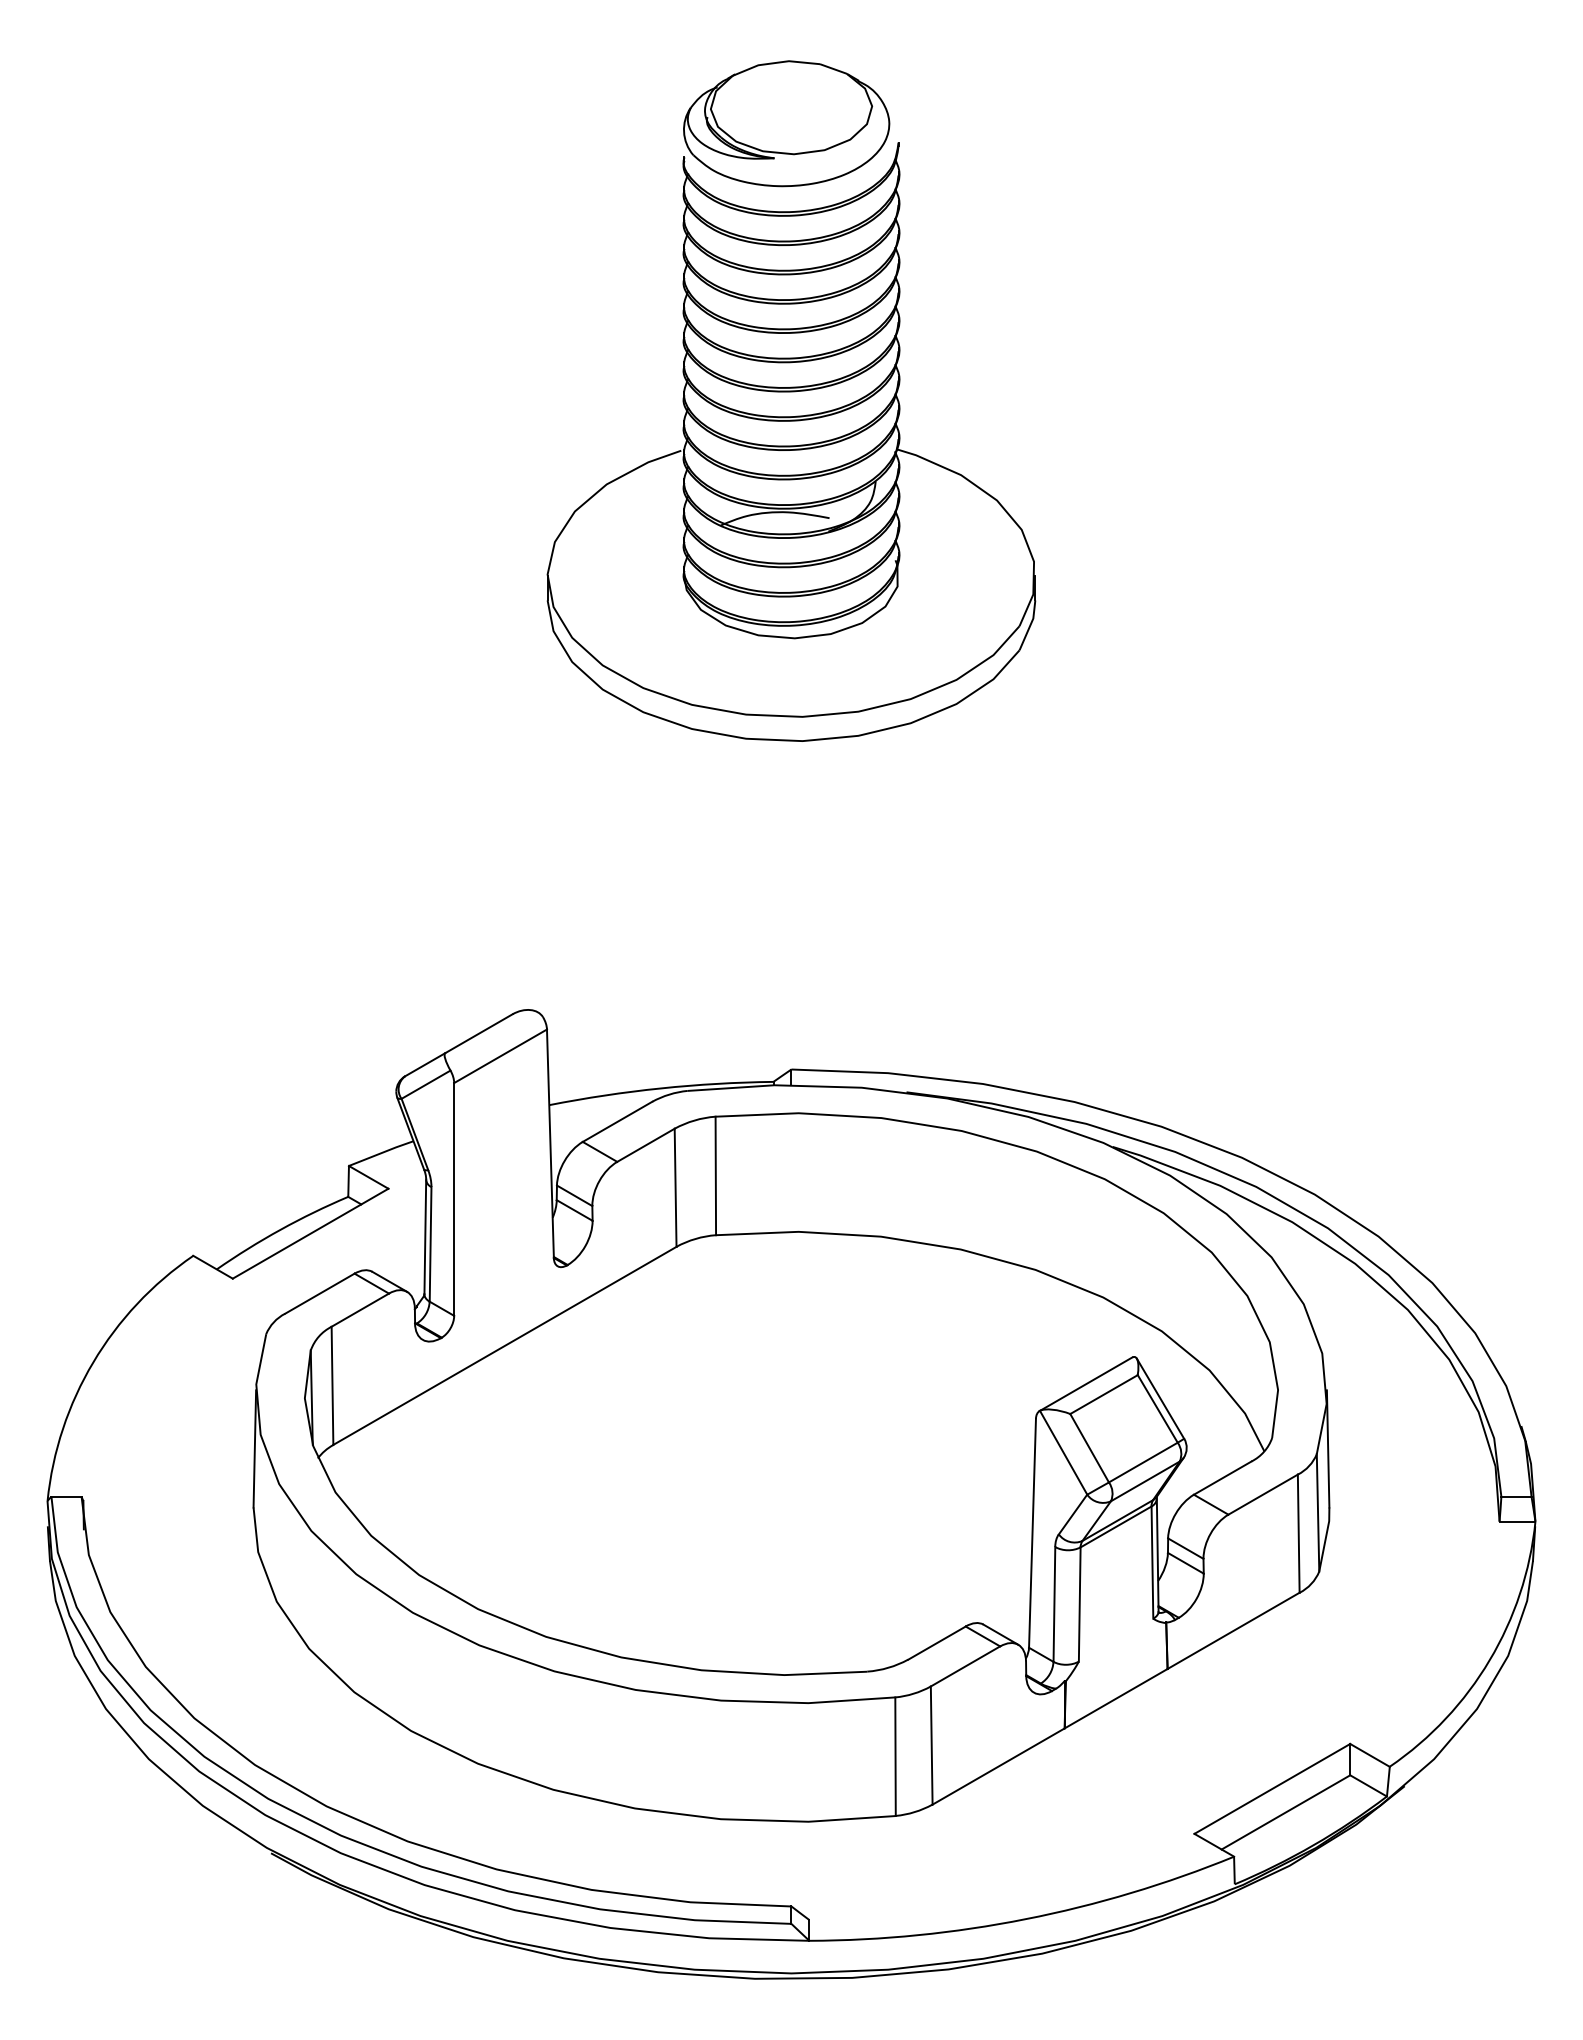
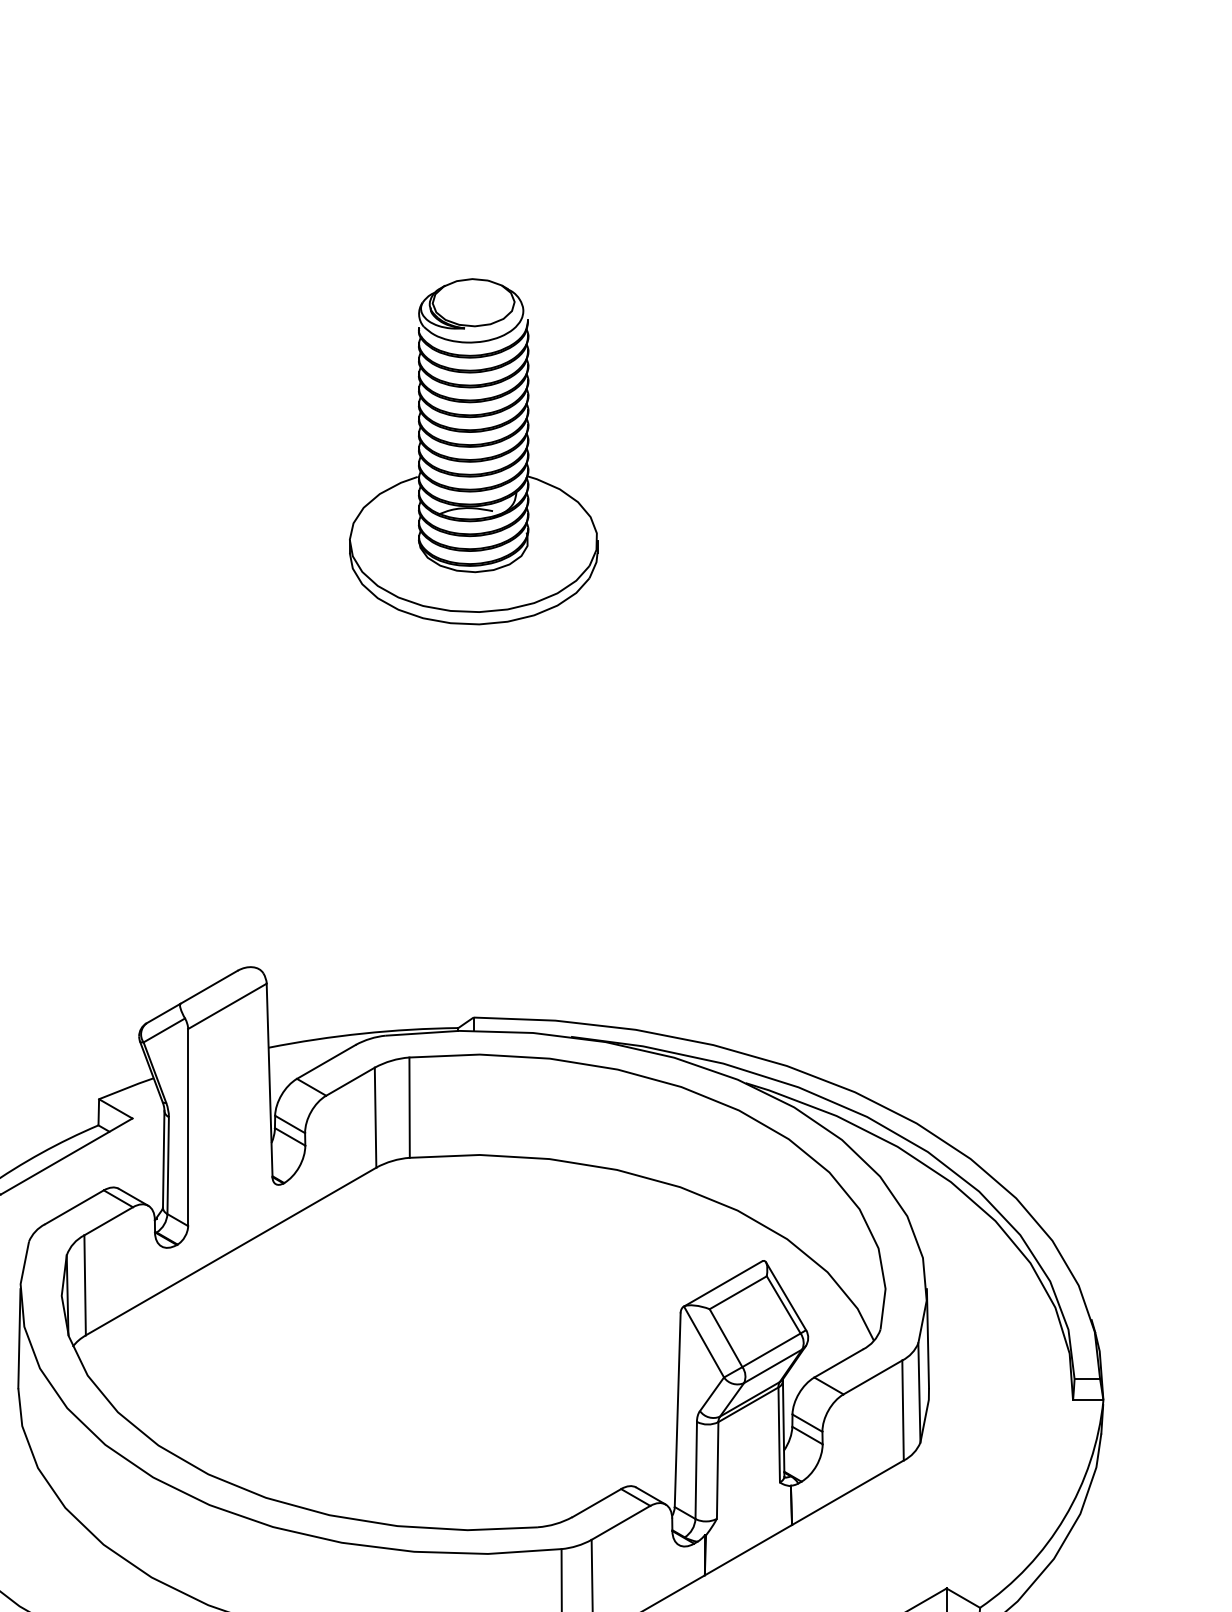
part: (791, 400) -> (473, 451), size x0.6

